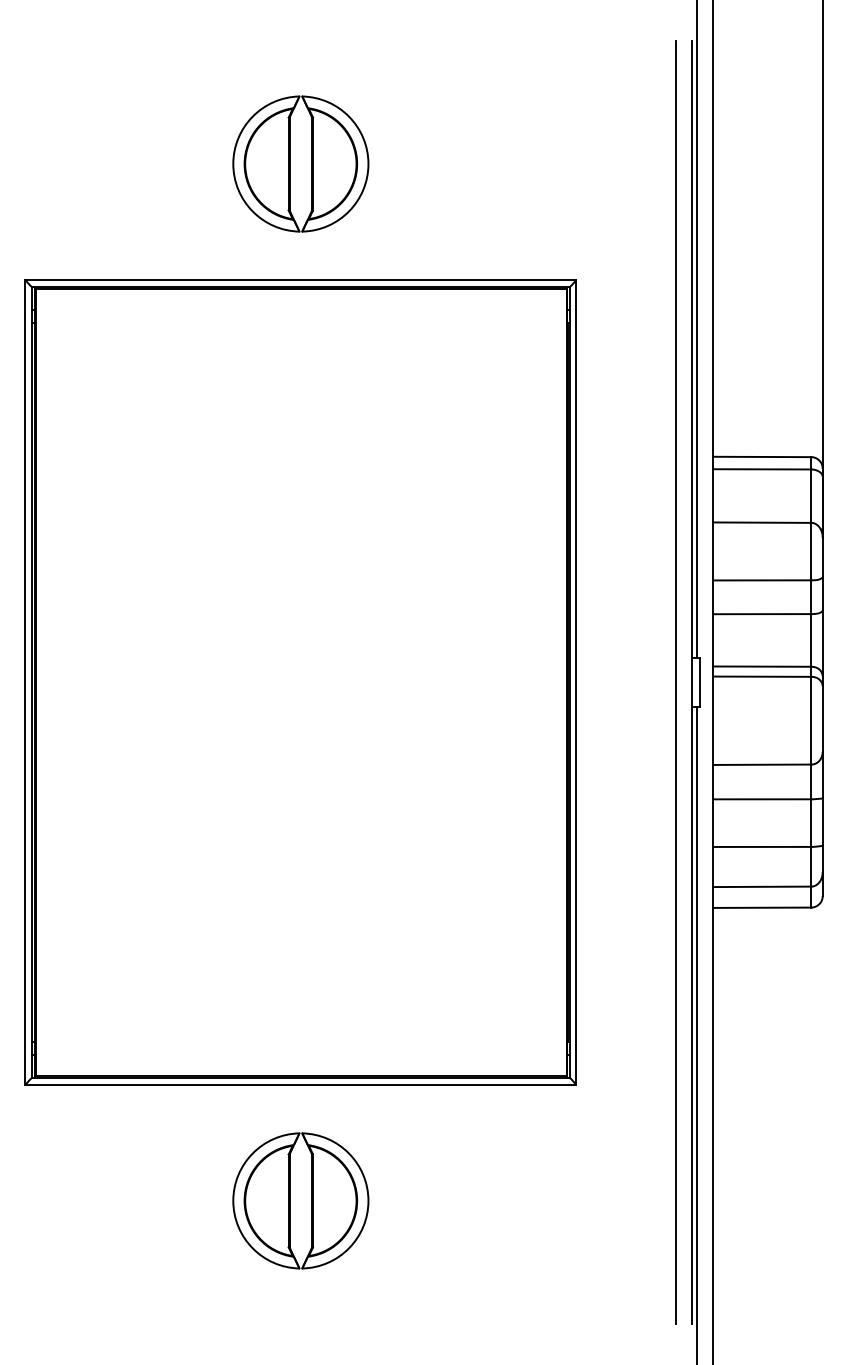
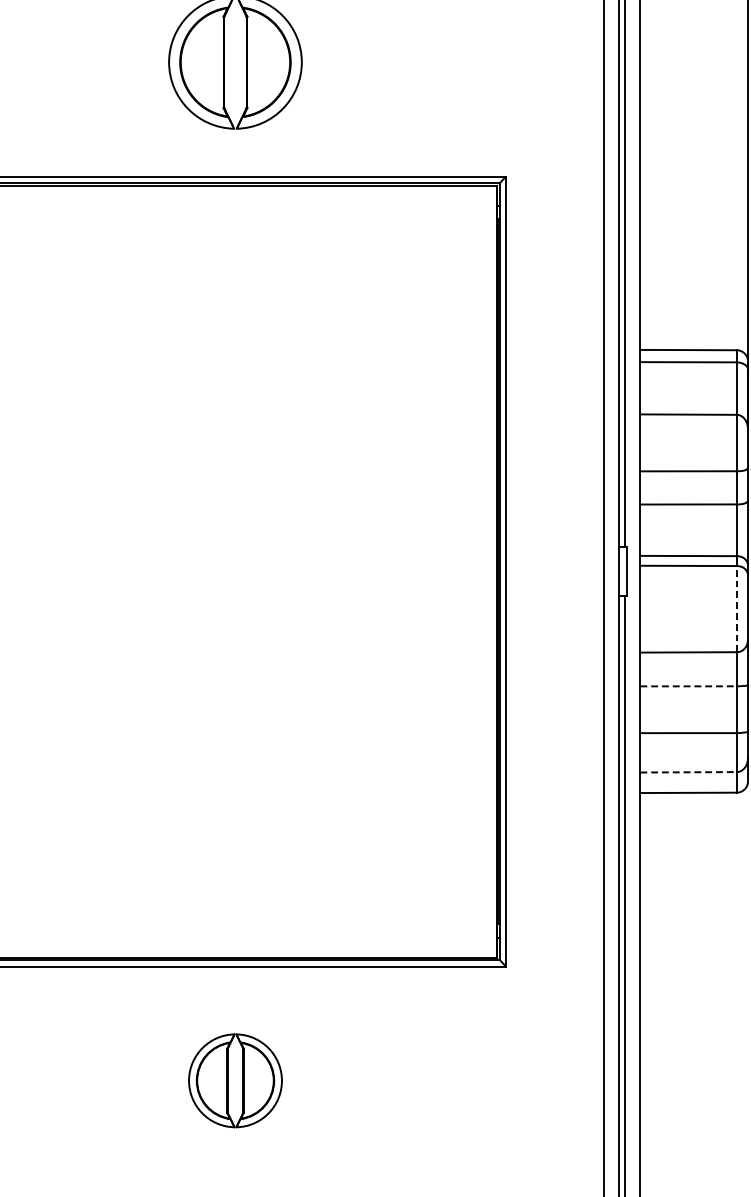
line: (811, 720) -> (736, 608), solid -> dashed
line: (762, 799) -> (688, 686), solid -> dashed
line: (762, 886) -> (688, 771), solid -> dashed
part: (300, 1200) -> (235, 1080), size x0.7

